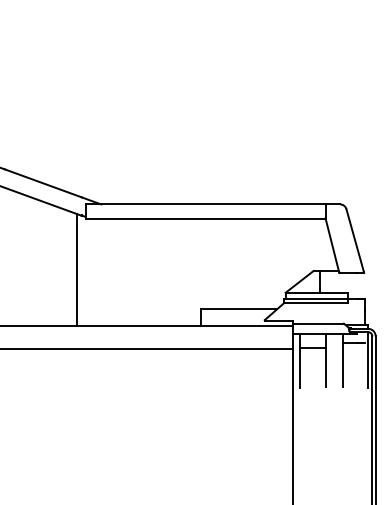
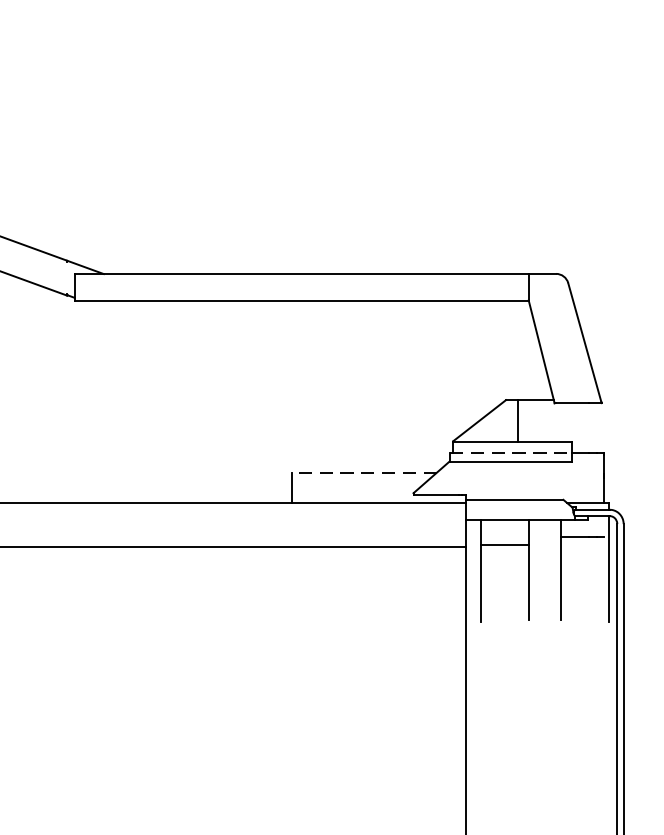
line: (77, 269) -> (58, 397), removed
line: (316, 298) -> (511, 452), solid -> dashed
line: (238, 309) -> (363, 473), solid -> dashed

